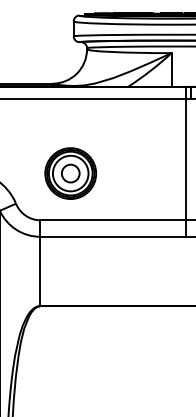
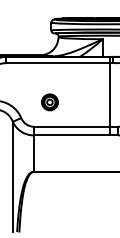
part: (69, 173) -> (49, 102), size x0.6

